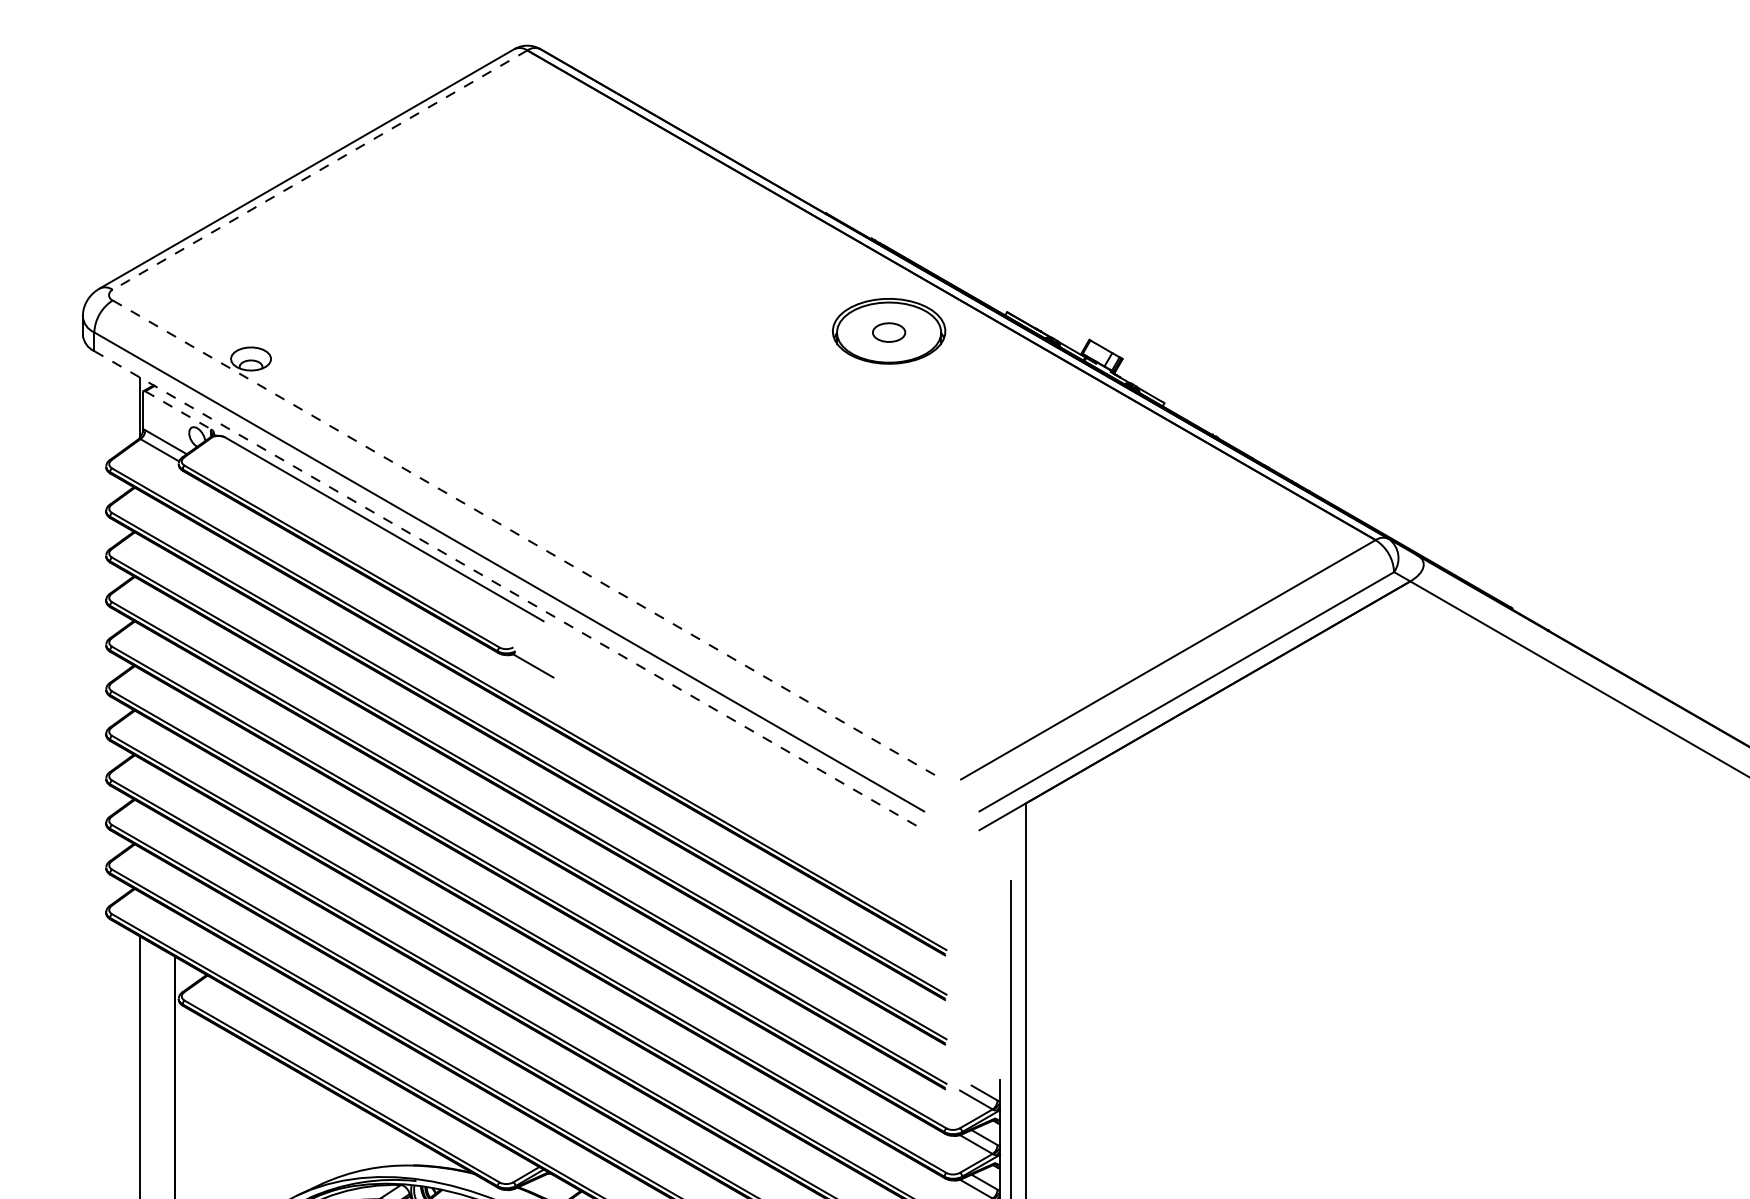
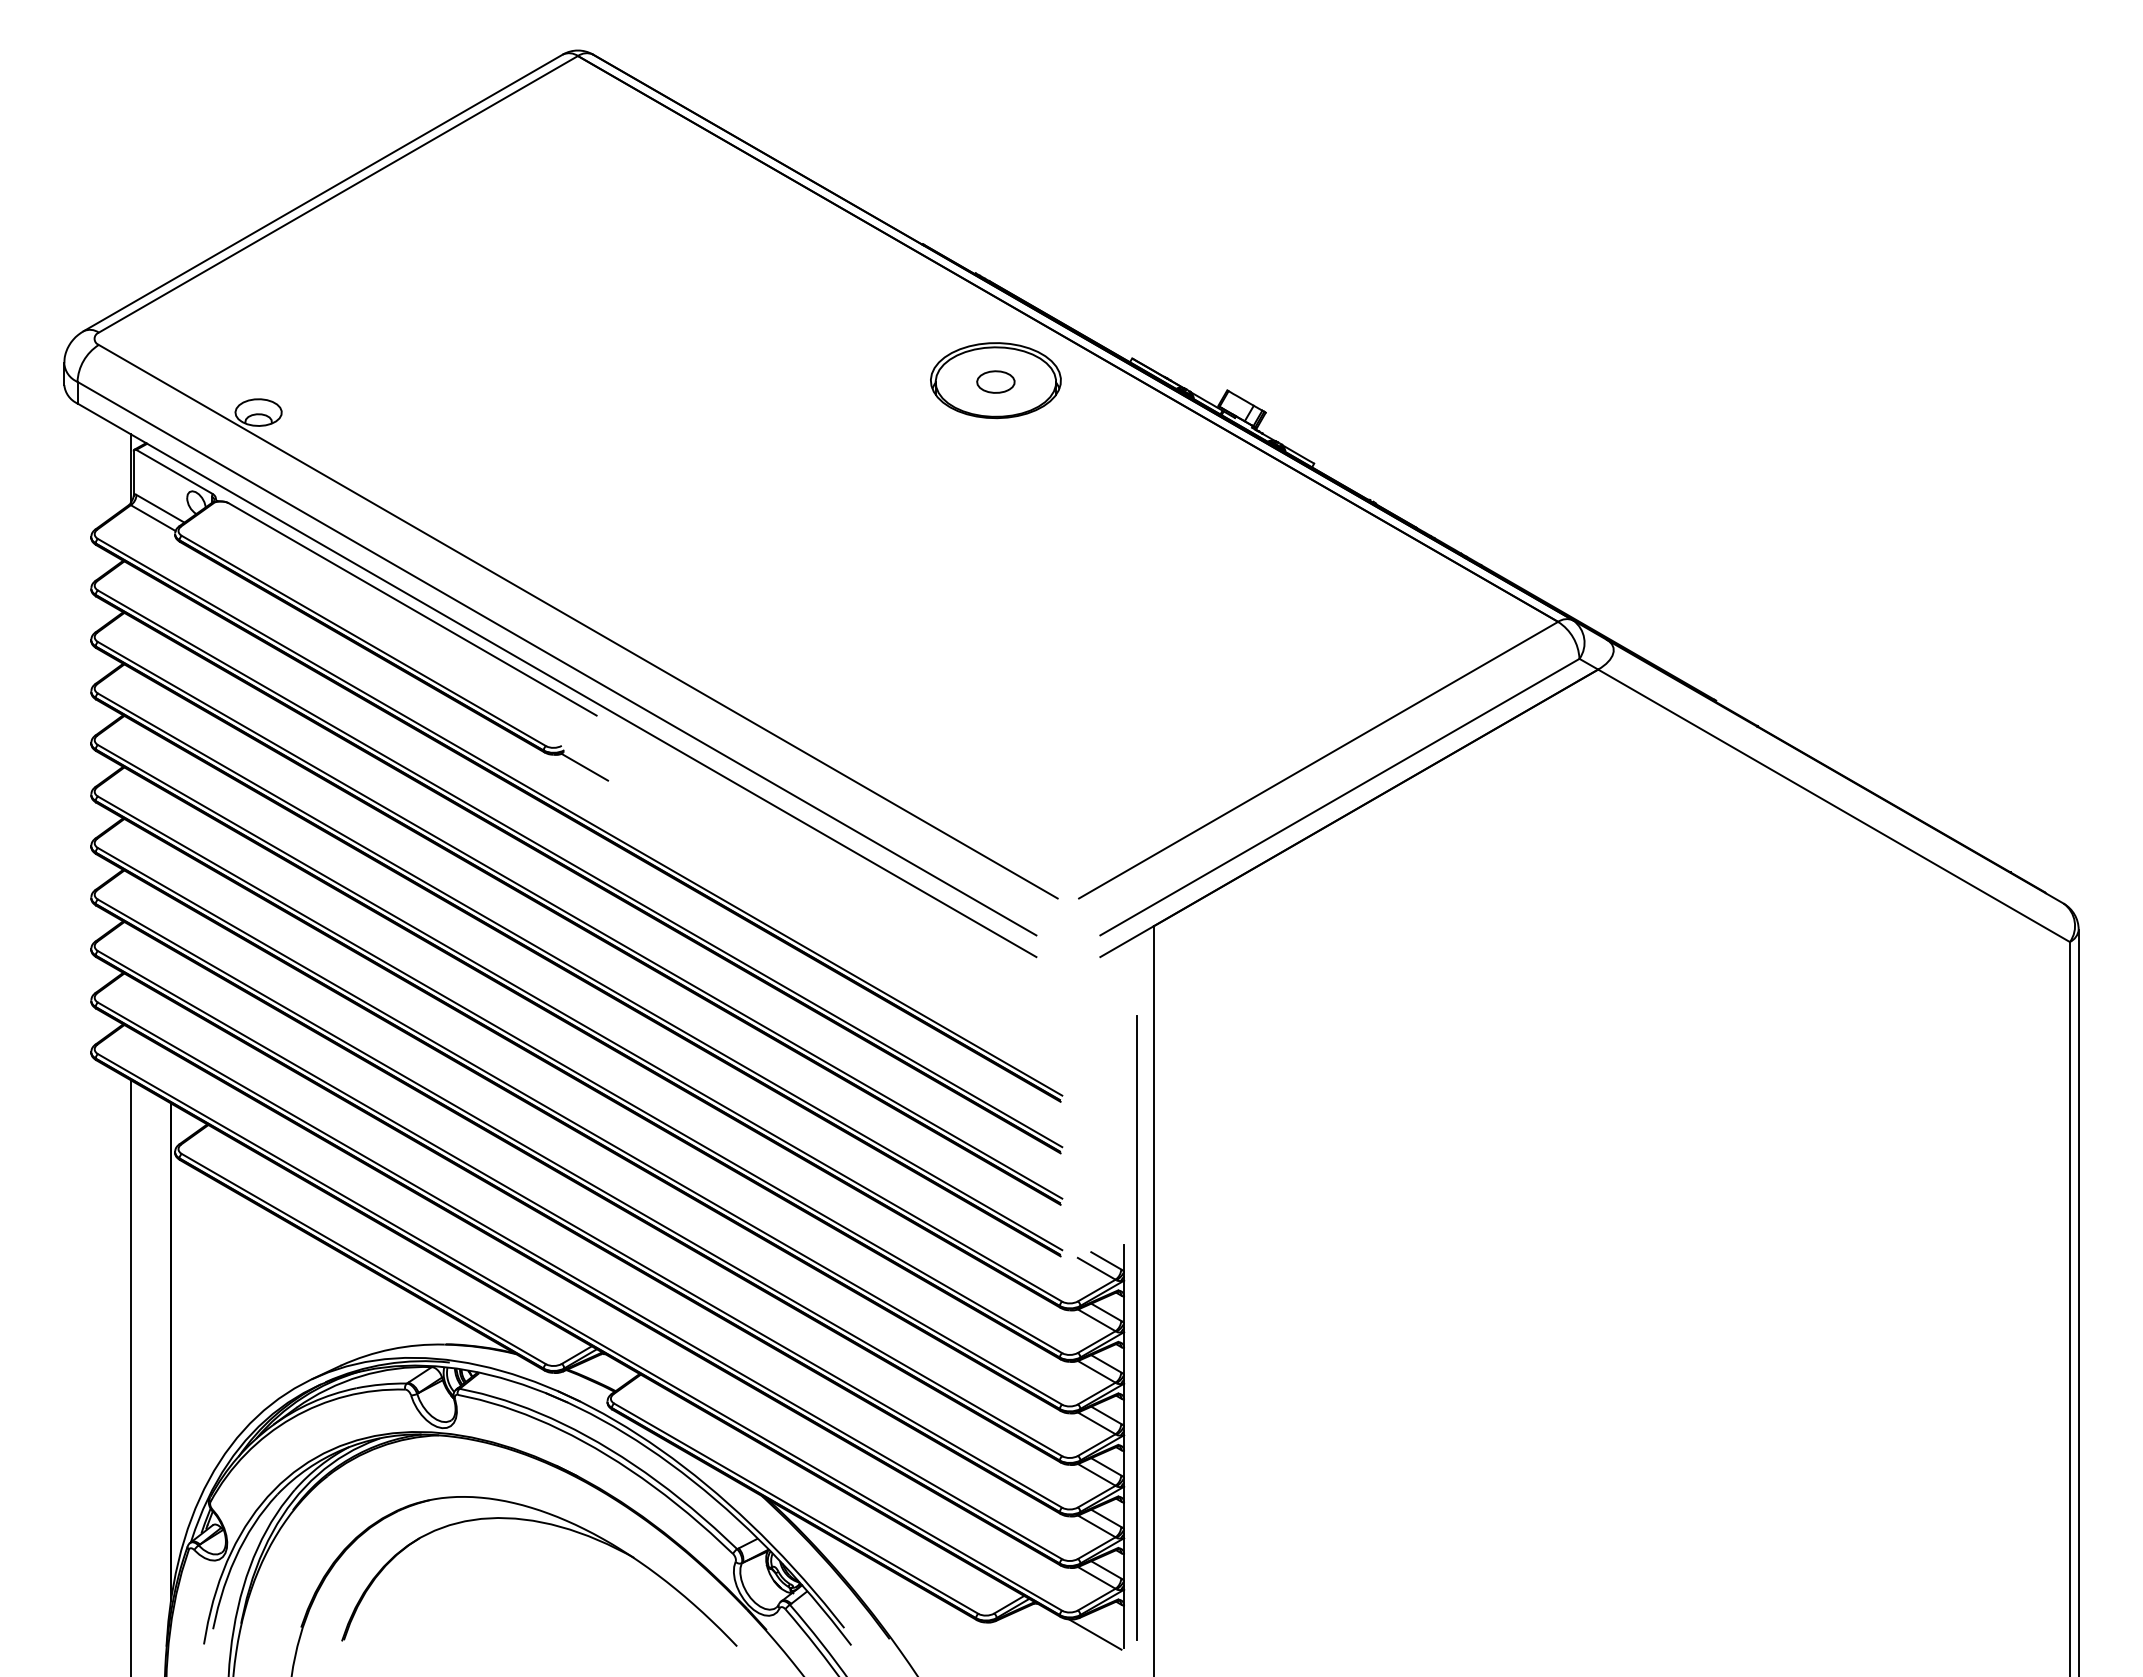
line: (320, 170) -> (338, 194), dashed -> solid
line: (178, 410) -> (174, 472), dashed -> solid
line: (527, 539) -> (578, 621), dashed -> solid
line: (508, 590) -> (556, 680), dashed -> solid

